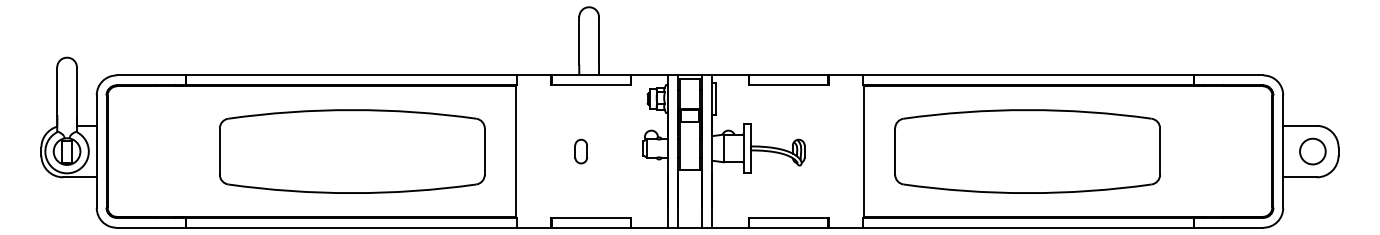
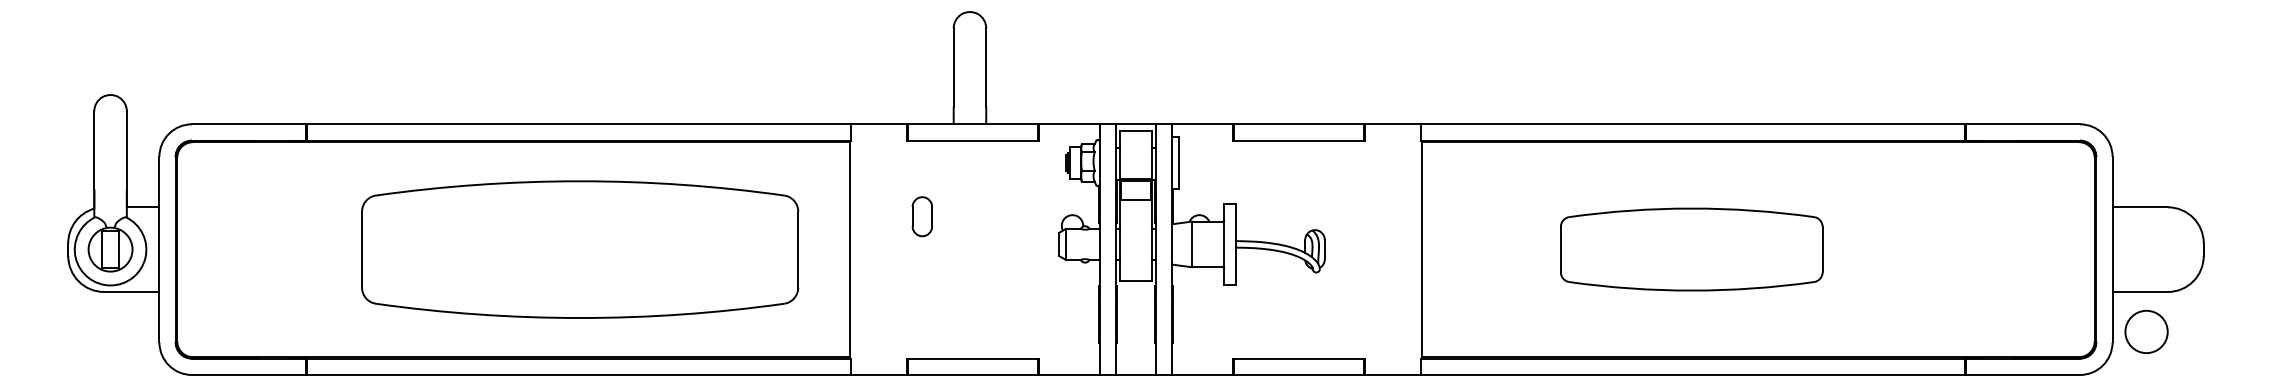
part: (580, 151) -> (921, 216), moved
part: (1027, 151) -> (1691, 249), size x0.6
circle: (1312, 151) -> (2145, 331), moved

